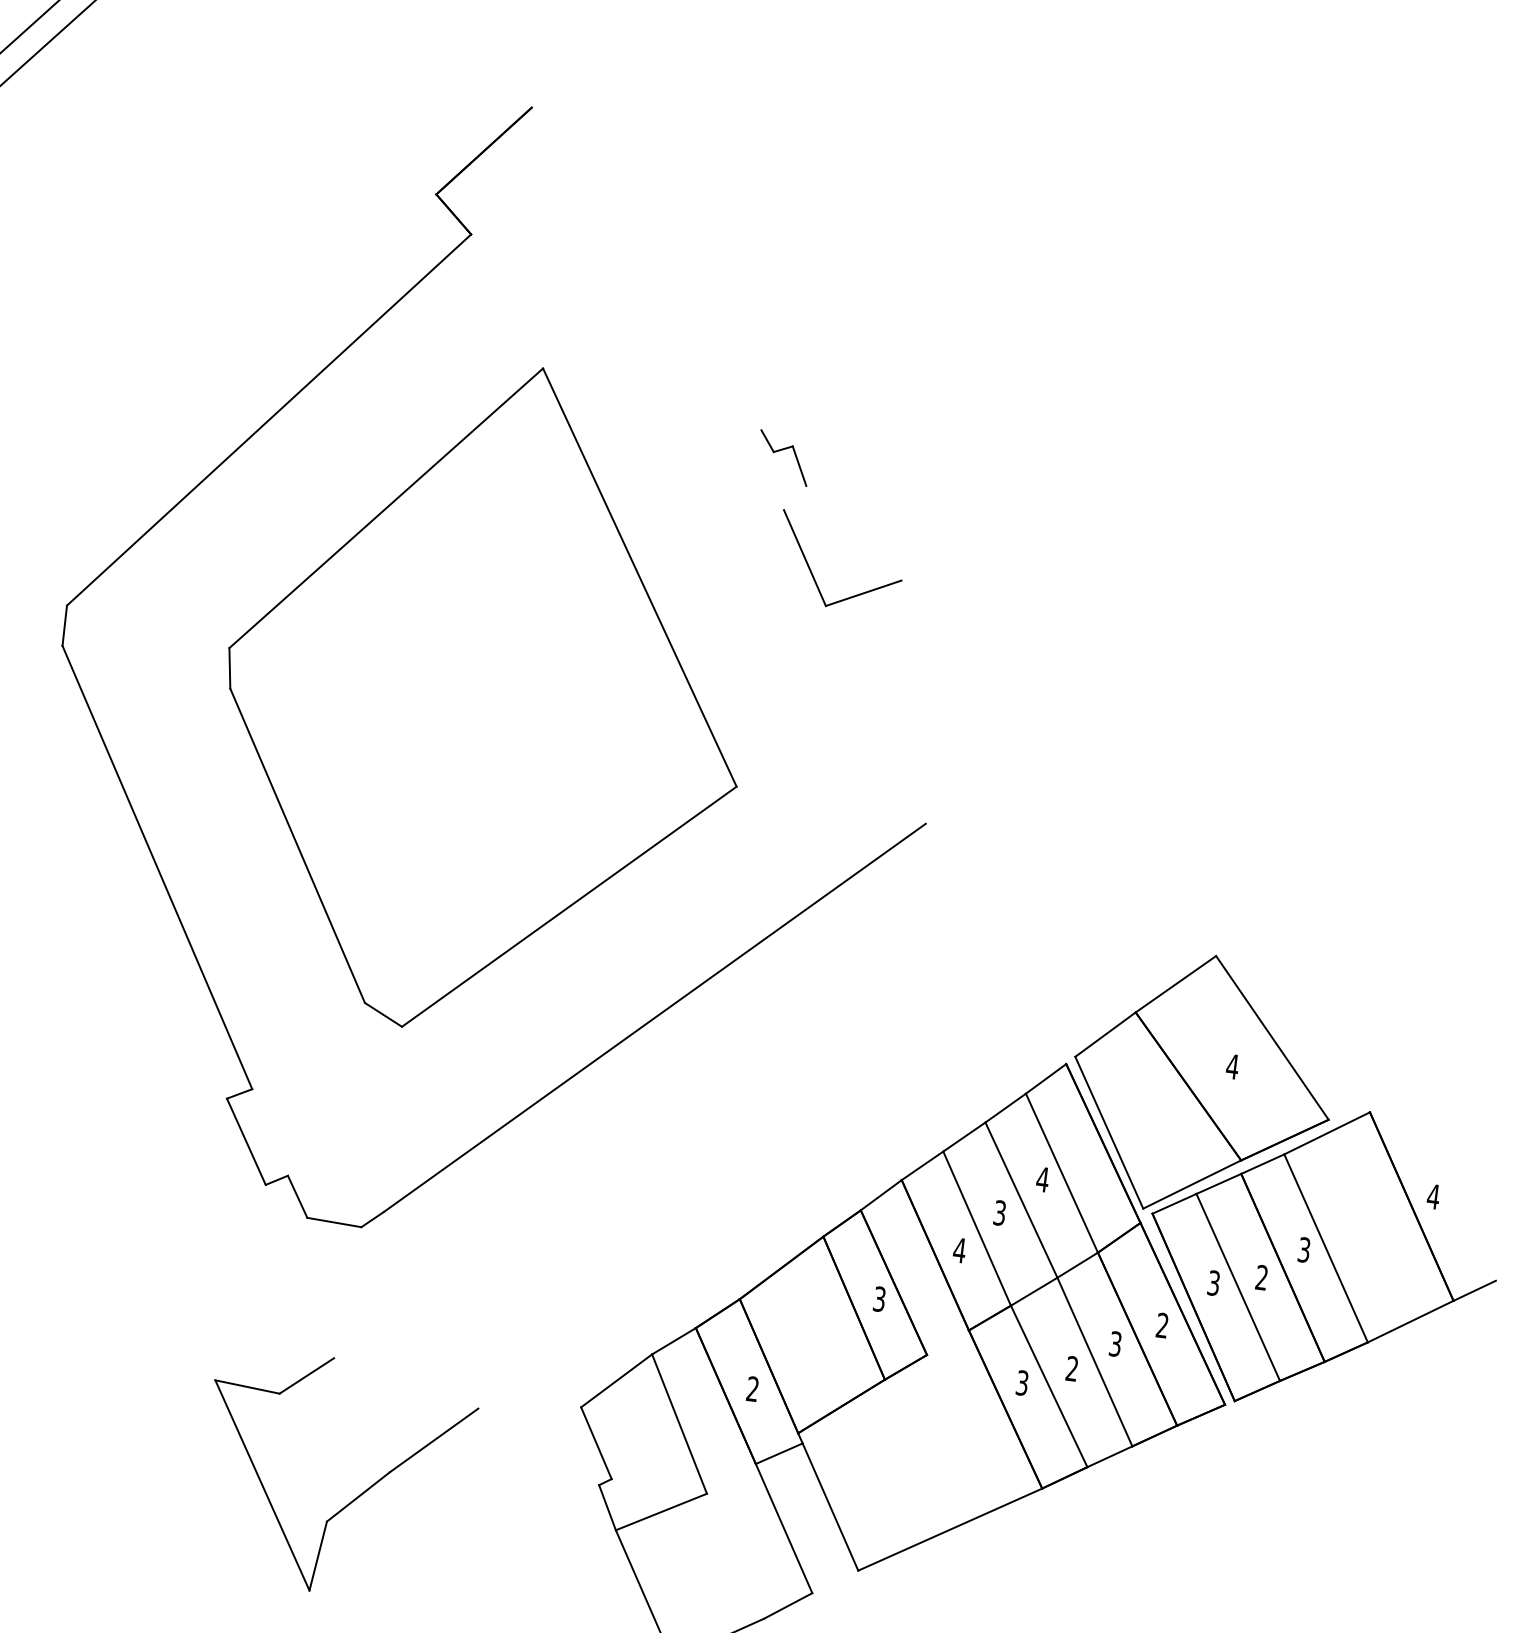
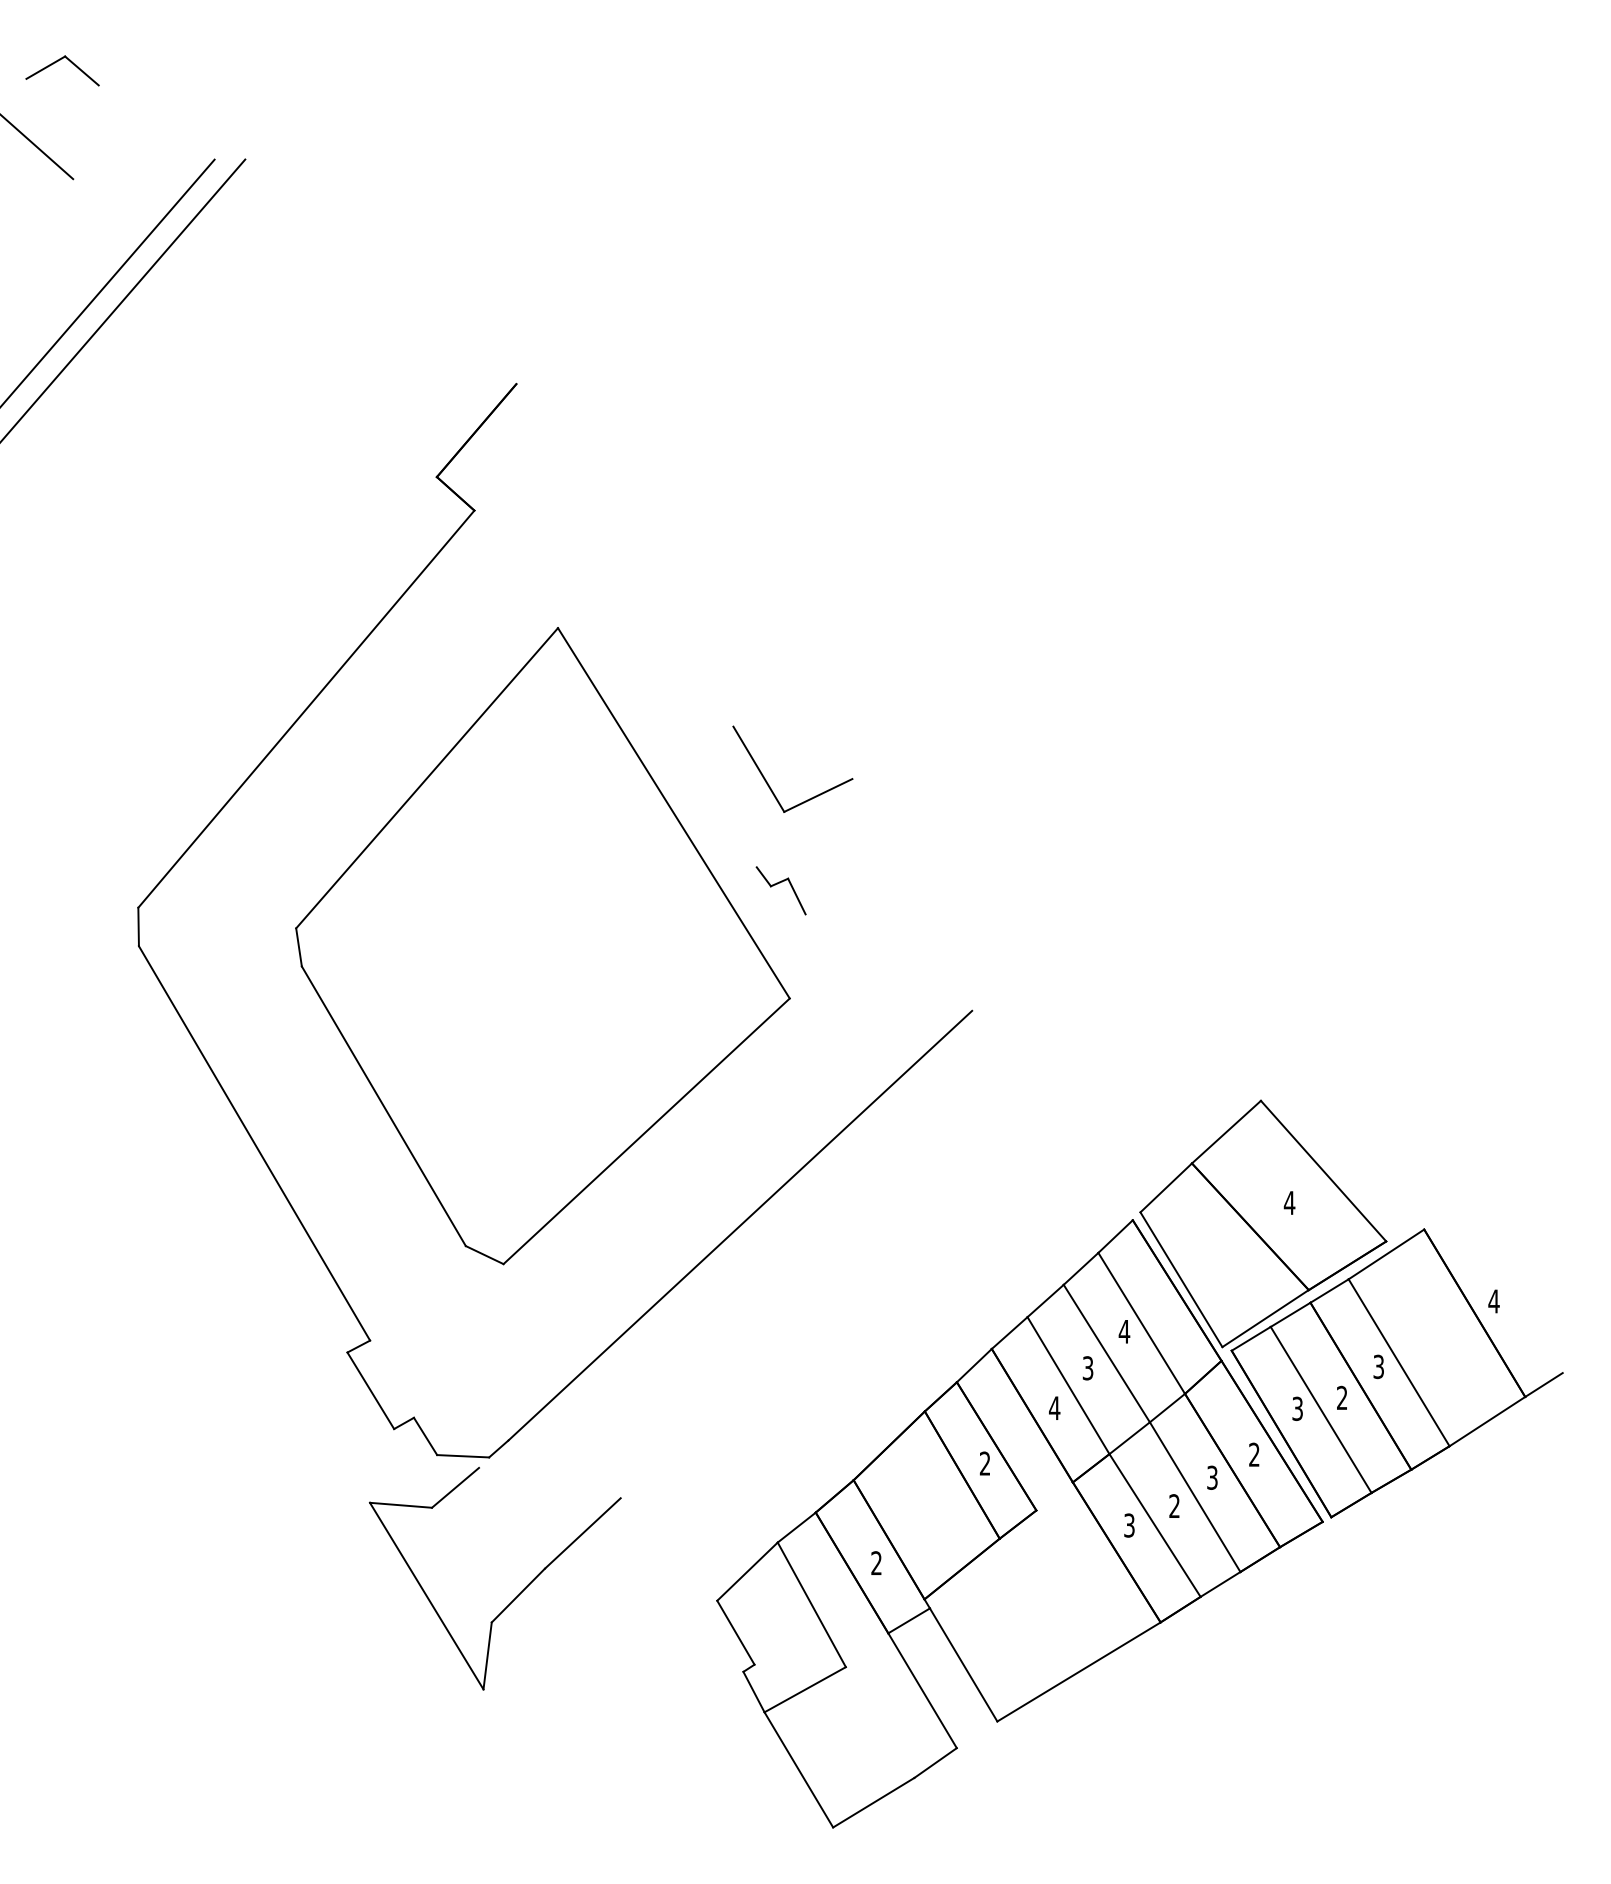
part: (780, 451) -> (777, 884), moved
part: (812, 571) -> (767, 781), moved
text: (879, 1299) -> (985, 1463), 3 -> 2
part: (355, 1498) -> (515, 1597), moved

